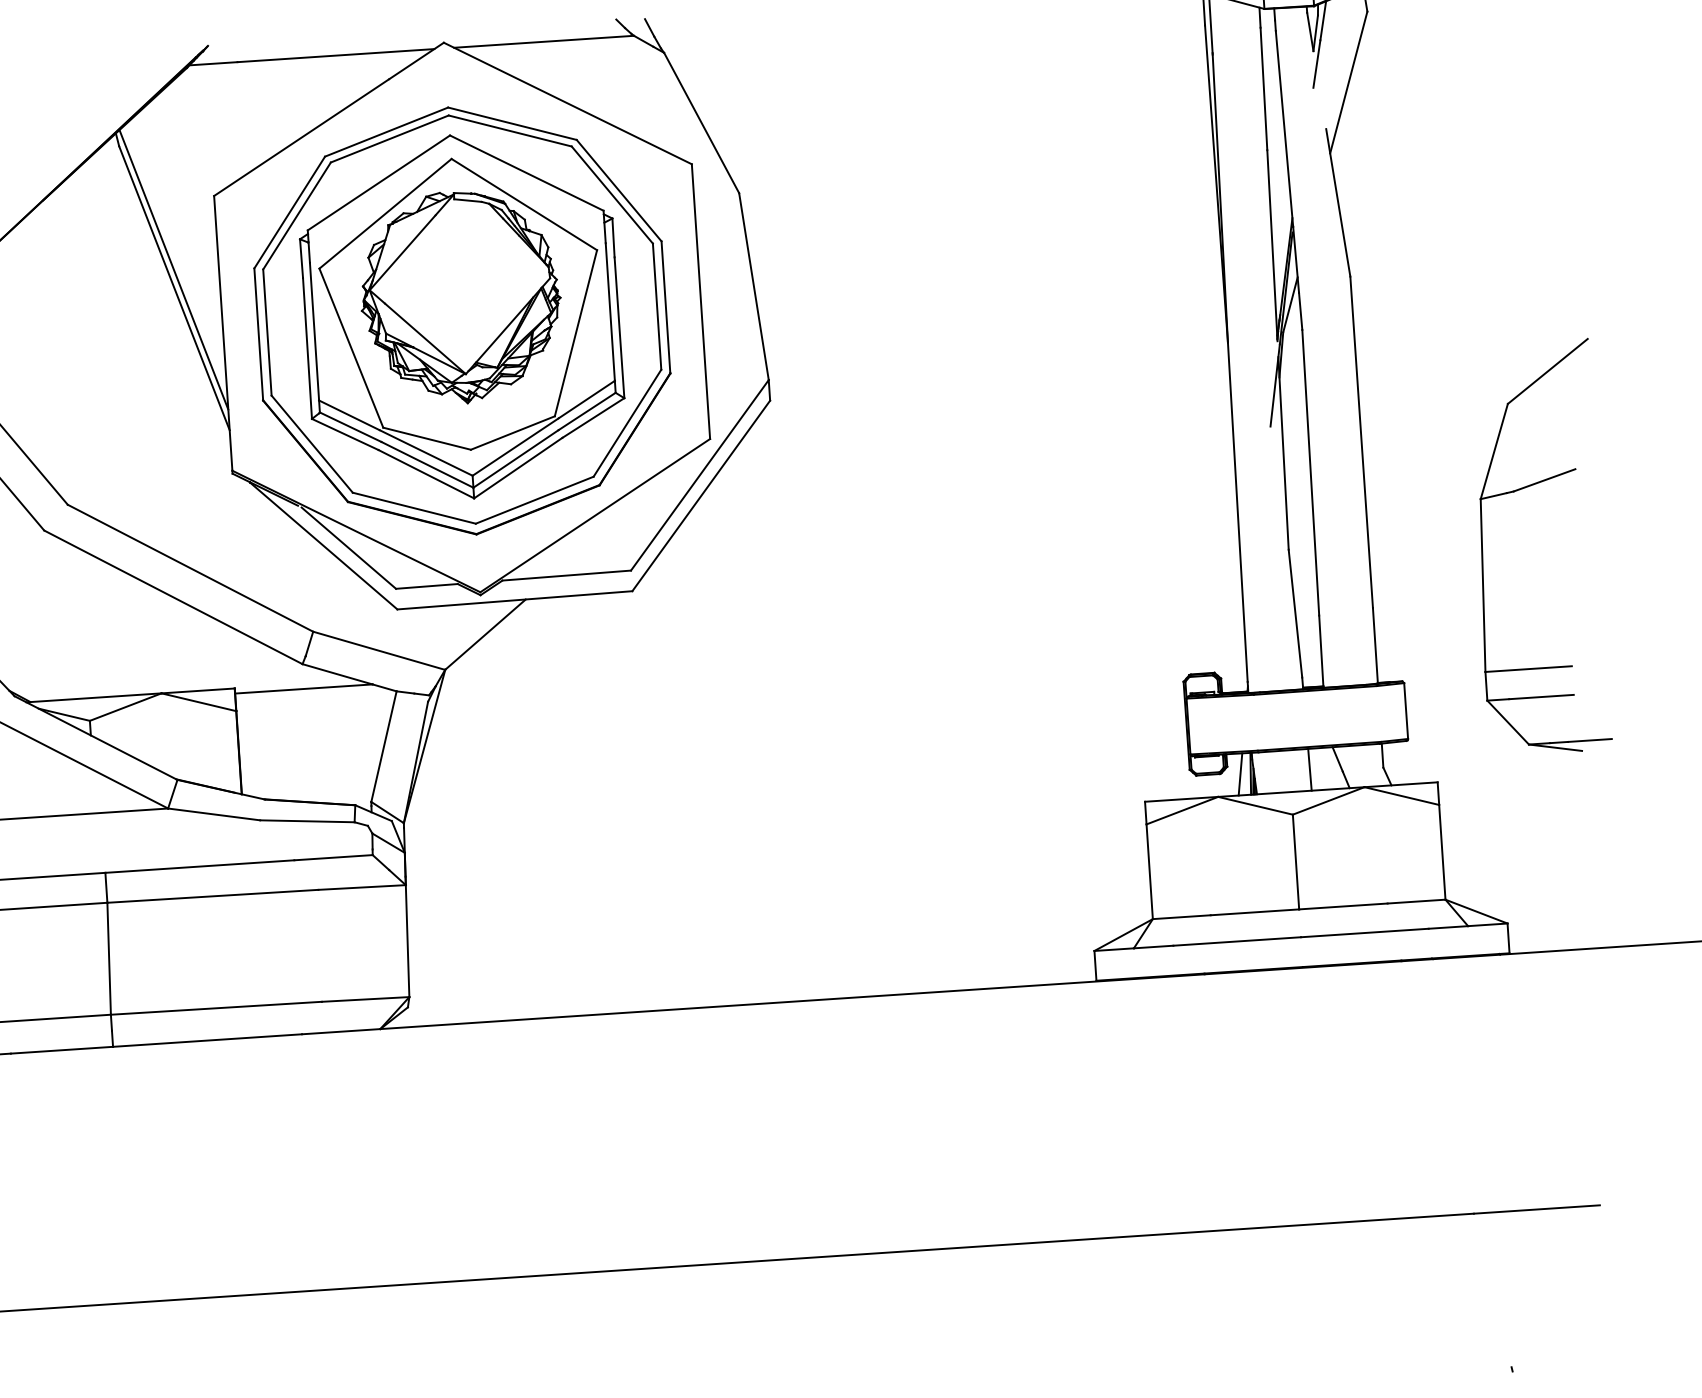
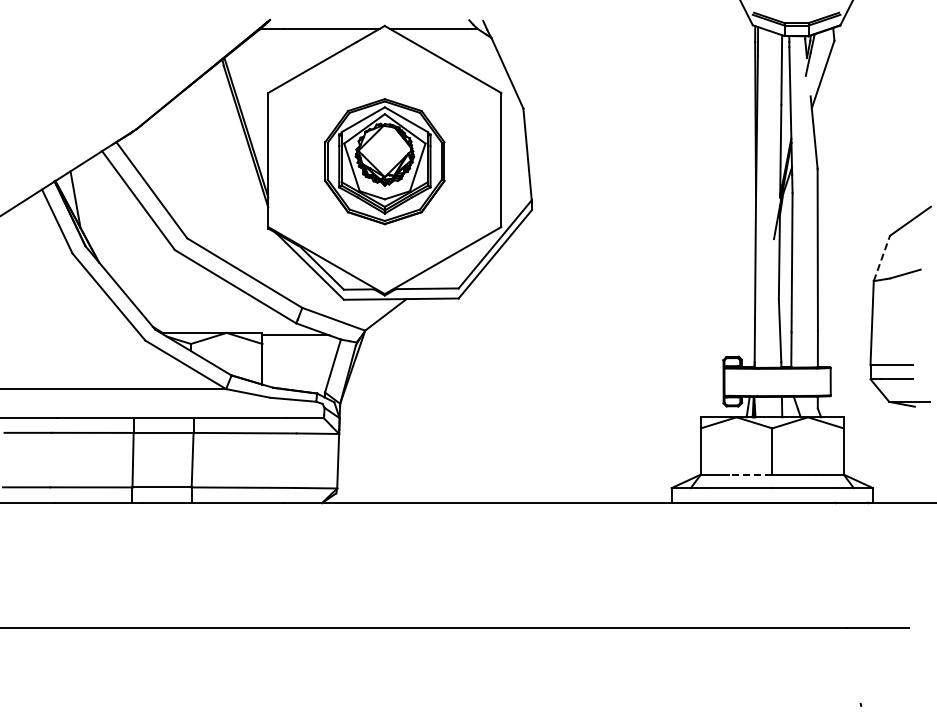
part: (461, 320) -> (384, 161), size x0.6
line: (1495, 451) -> (882, 258), solid -> dashed
line: (1254, 912) -> (750, 474), solid -> dashed

